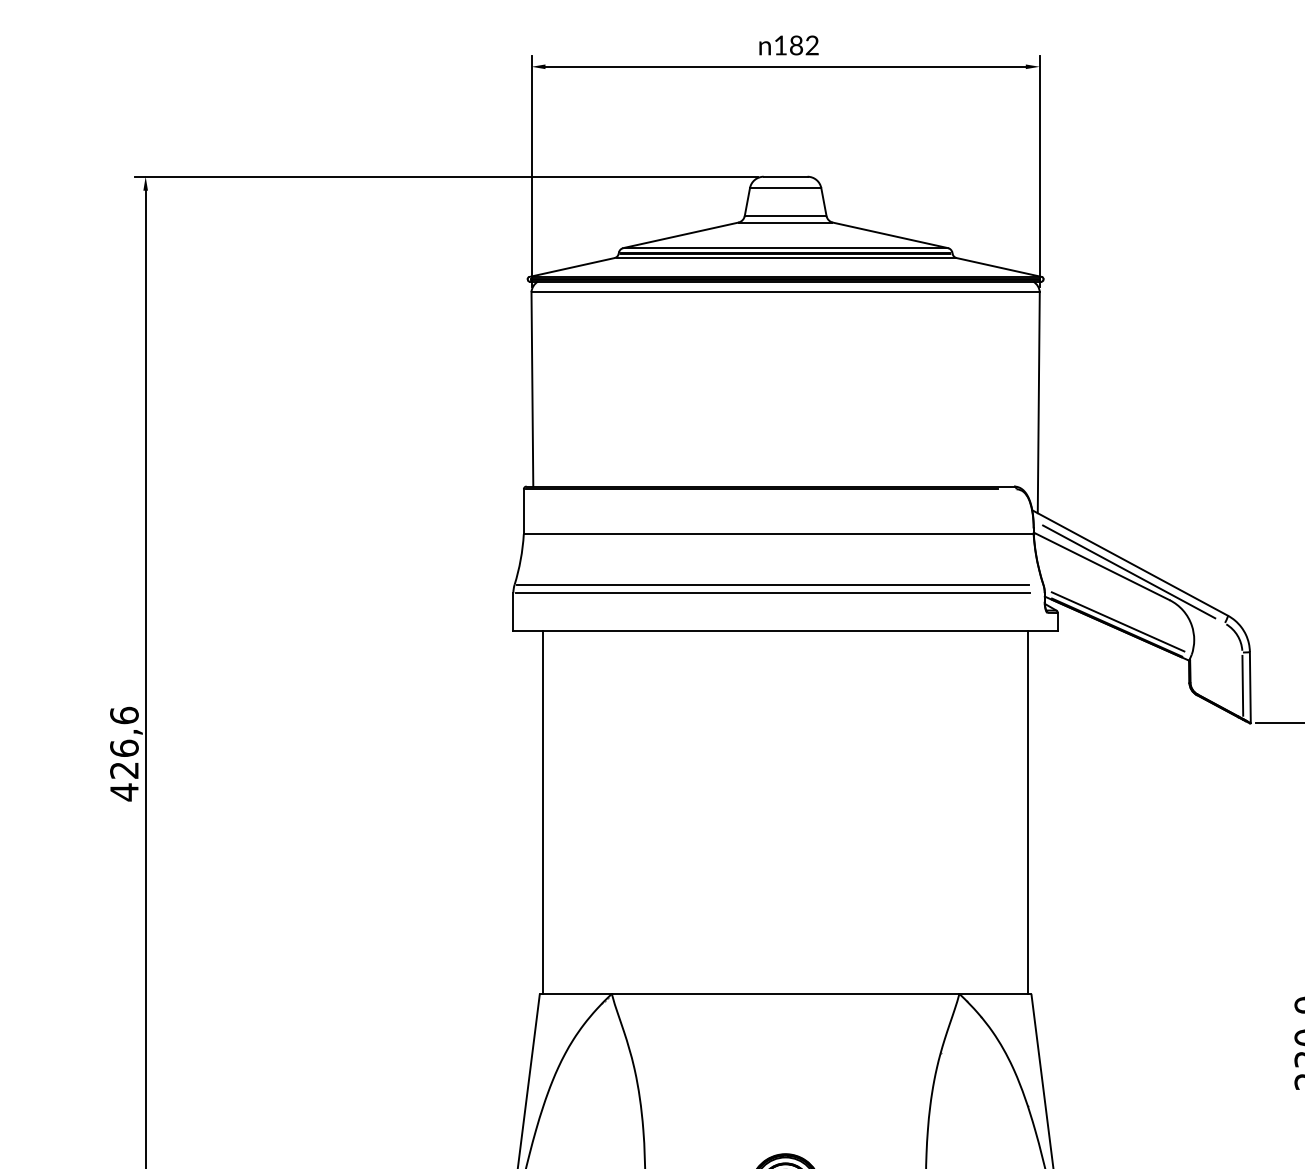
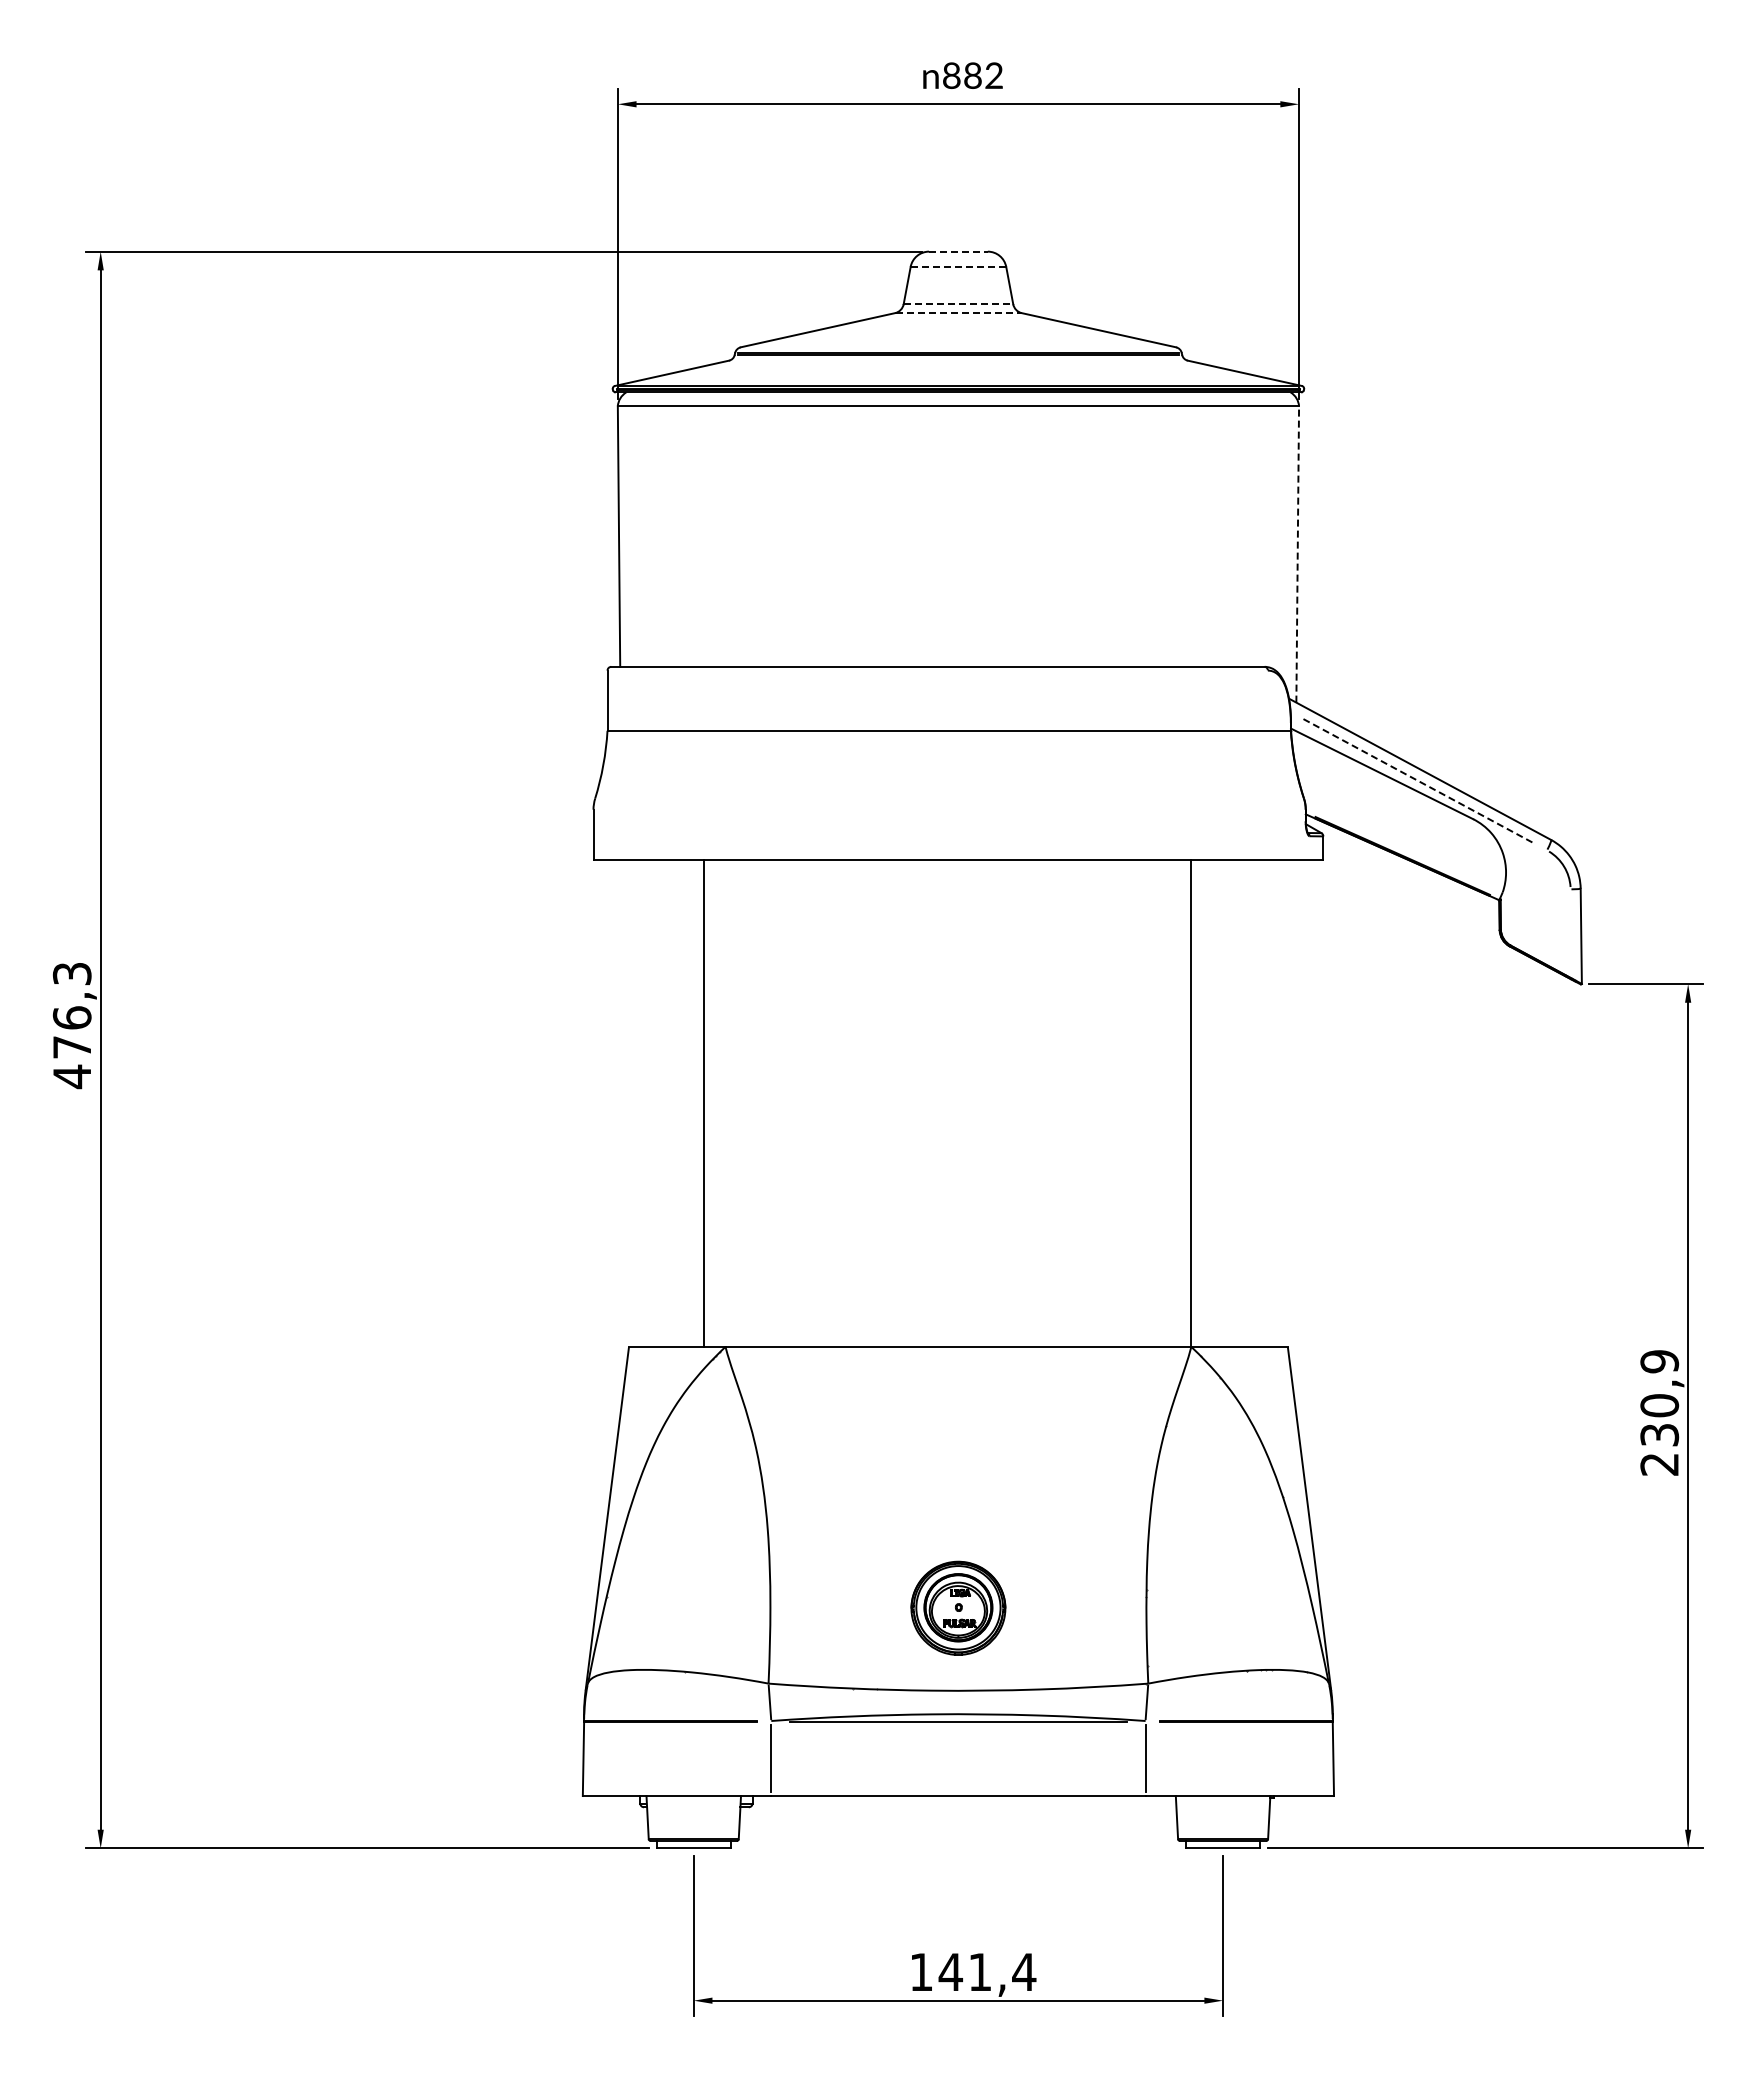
text: (780, 45) -> (951, 75), 182 -> 882
line: (785, 176) -> (958, 251), solid -> dashed
line: (785, 187) -> (958, 266), solid -> dashed
line: (785, 216) -> (958, 304), solid -> dashed
line: (785, 222) -> (958, 313), solid -> dashed
line: (785, 248) -> (958, 347), removed
line: (785, 257) -> (958, 360), removed
line: (1038, 401) -> (1297, 553), solid -> dashed
line: (761, 489) -> (926, 670), removed
line: (1129, 572) -> (1419, 781), solid -> dashed
line: (773, 584) -> (941, 798), removed
line: (773, 592) -> (941, 809), removed
line: (1117, 621) -> (1403, 847), removed
line: (1242, 685) -> (1570, 933), removed
text: (123, 742) -> (71, 1010), 426,6 -> 476,3
line: (542, 812) -> (703, 1103), moved
line: (1028, 812) -> (1190, 1103), moved

